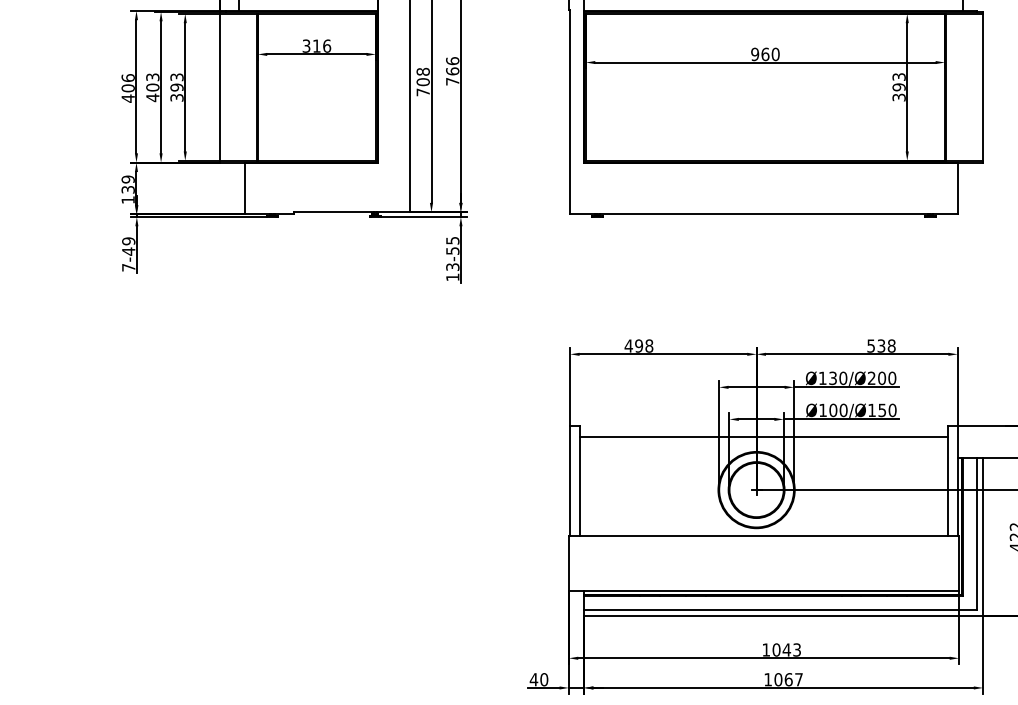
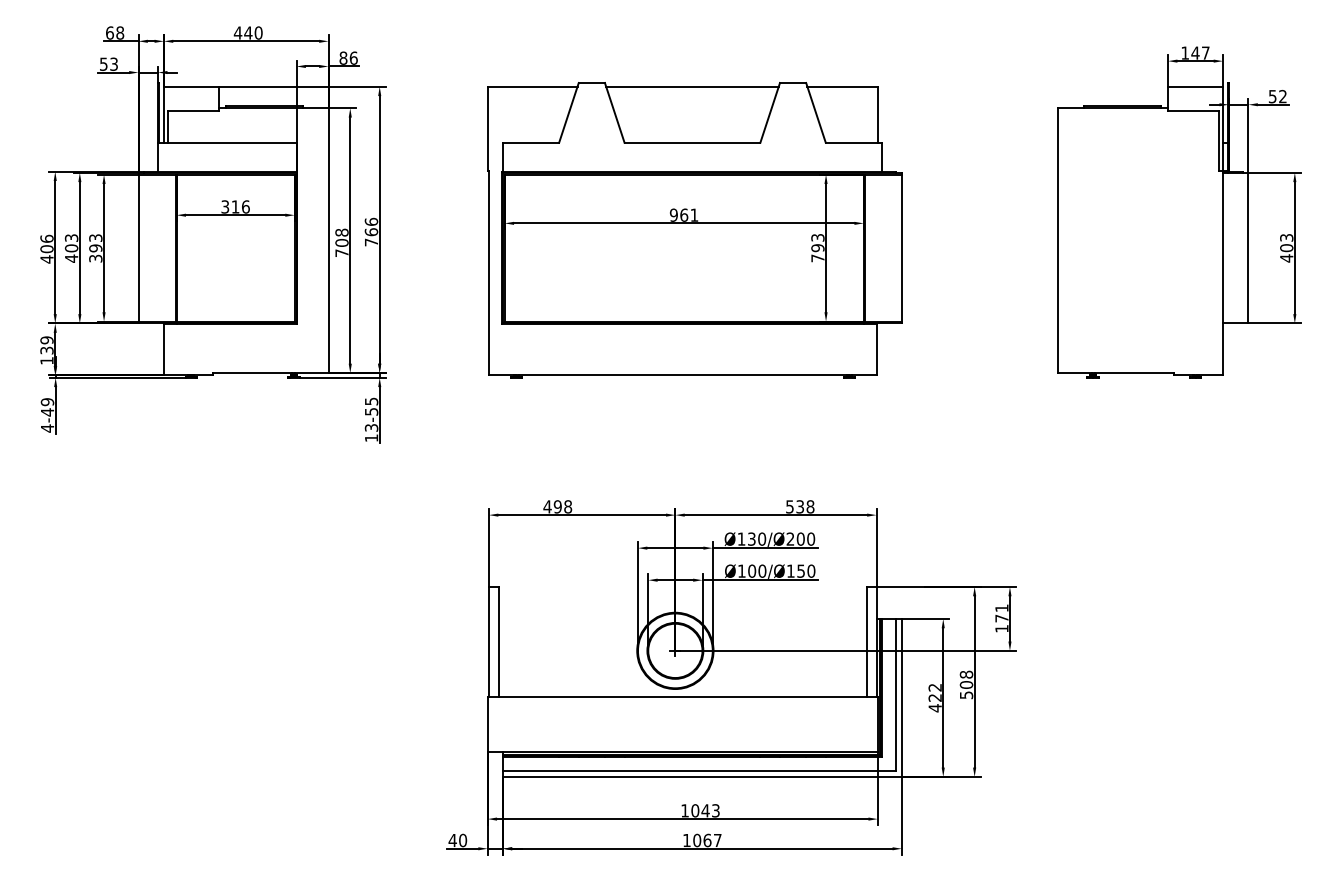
text: (775, 53) -> (694, 214), 960 -> 961
text: (898, 97) -> (817, 258), 393 -> 793
text: (128, 267) -> (47, 428), 7-49 -> 4-49
line: (763, 437) -> (682, 598), removed

